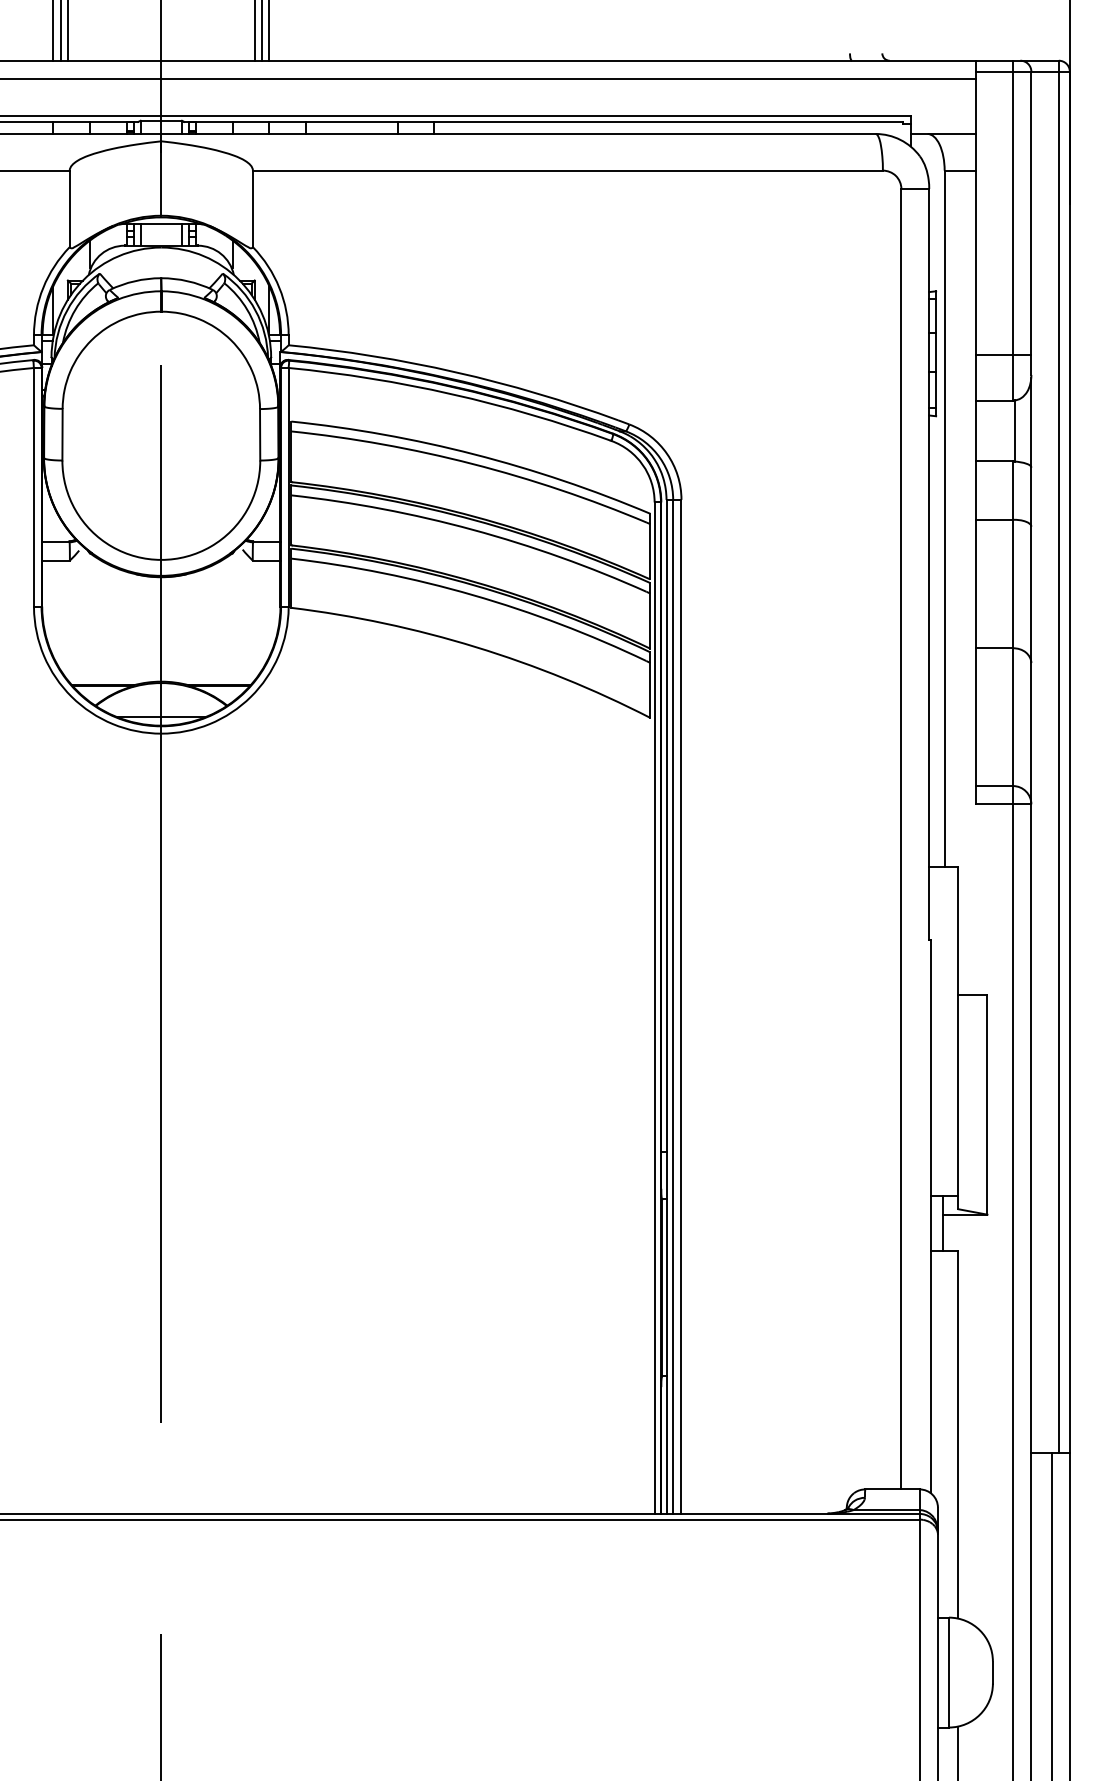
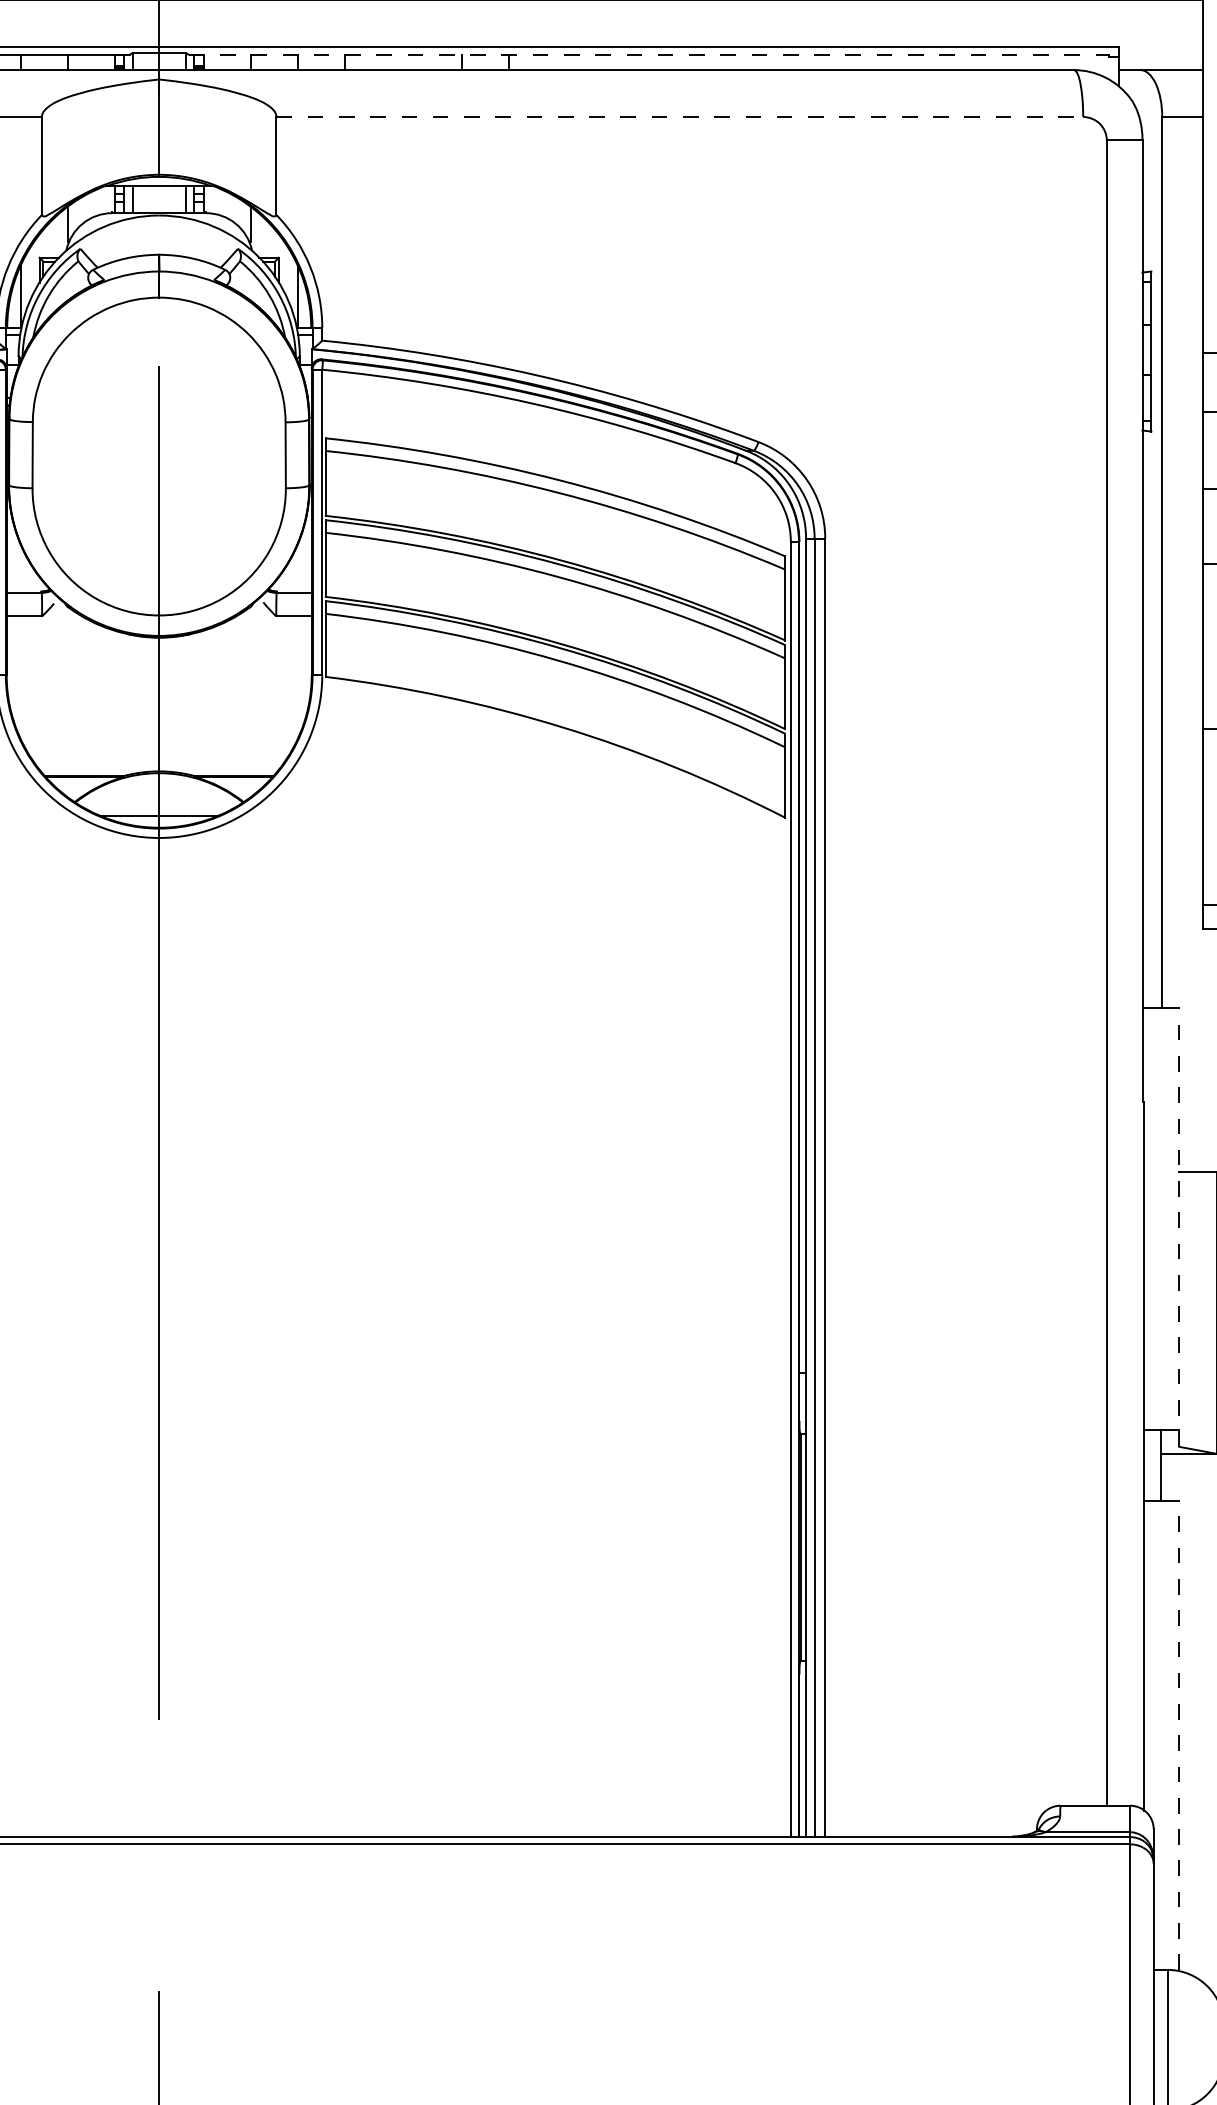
line: (544, 121) -> (649, 54), solid -> dashed
line: (567, 170) -> (679, 116), solid -> dashed
line: (958, 1037) -> (1179, 1227), solid -> dashed
line: (958, 1433) -> (1179, 1734), solid -> dashed

